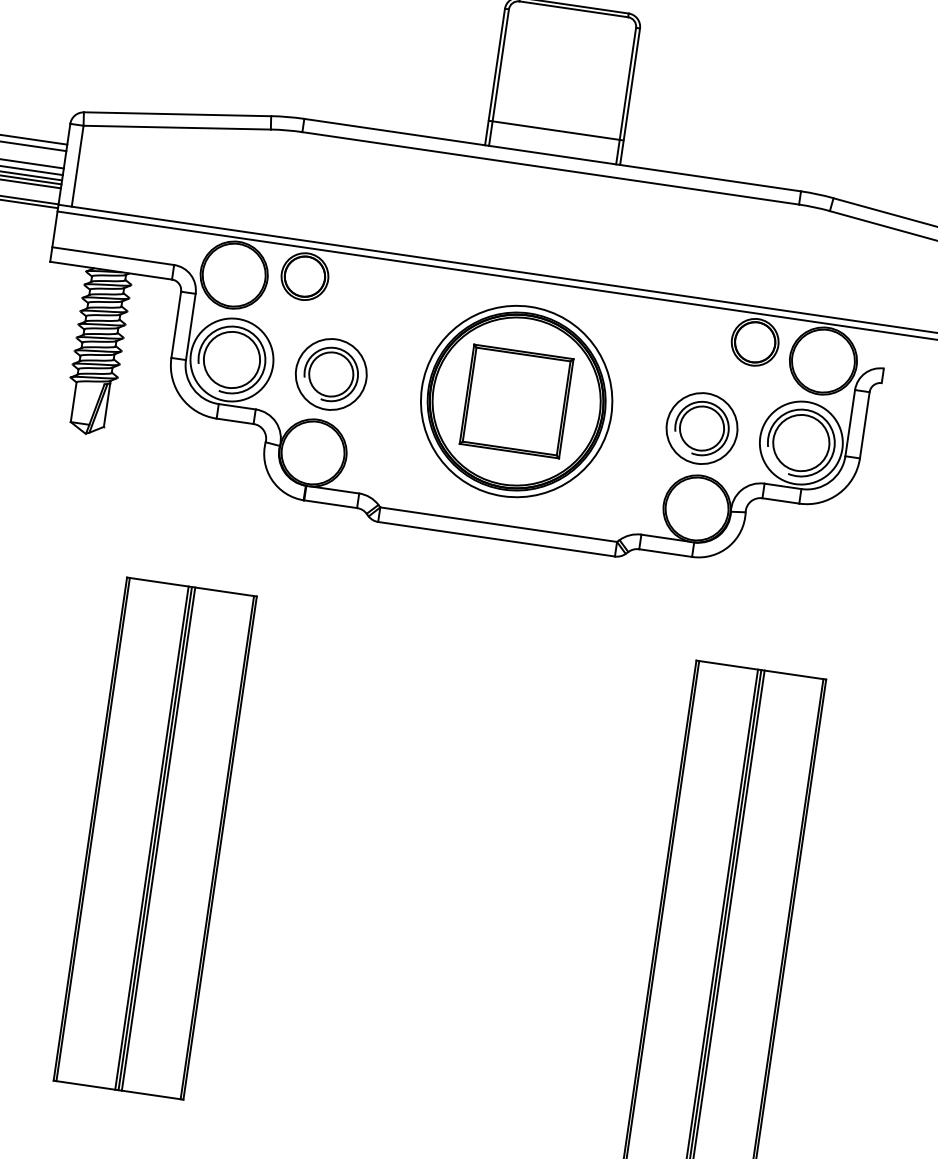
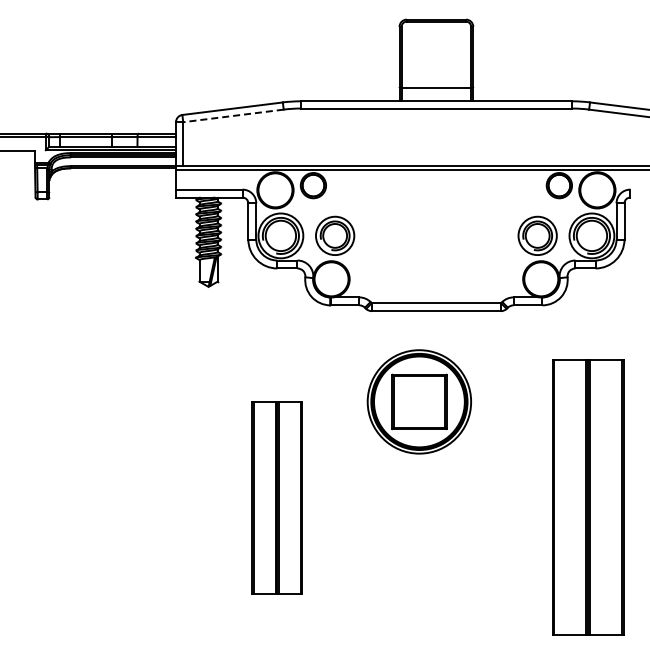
line: (177, 126) -> (233, 115), solid -> dashed
part: (515, 400) -> (418, 401), moved
part: (155, 837) -> (277, 497), size x0.7

